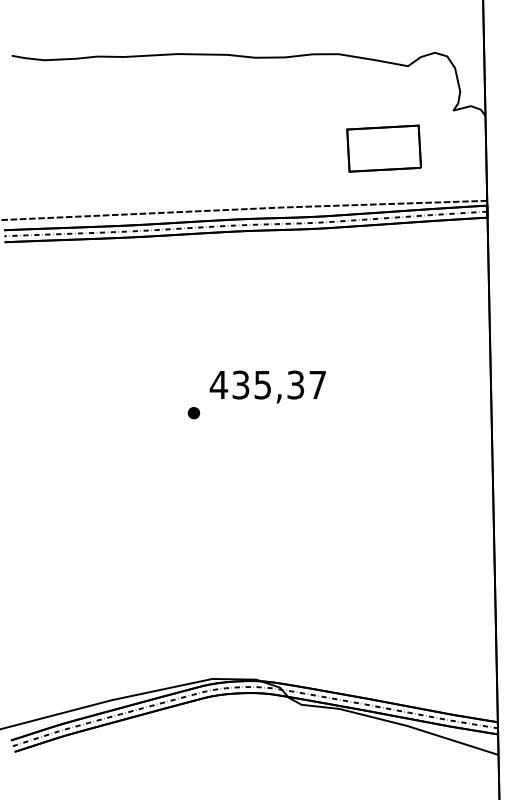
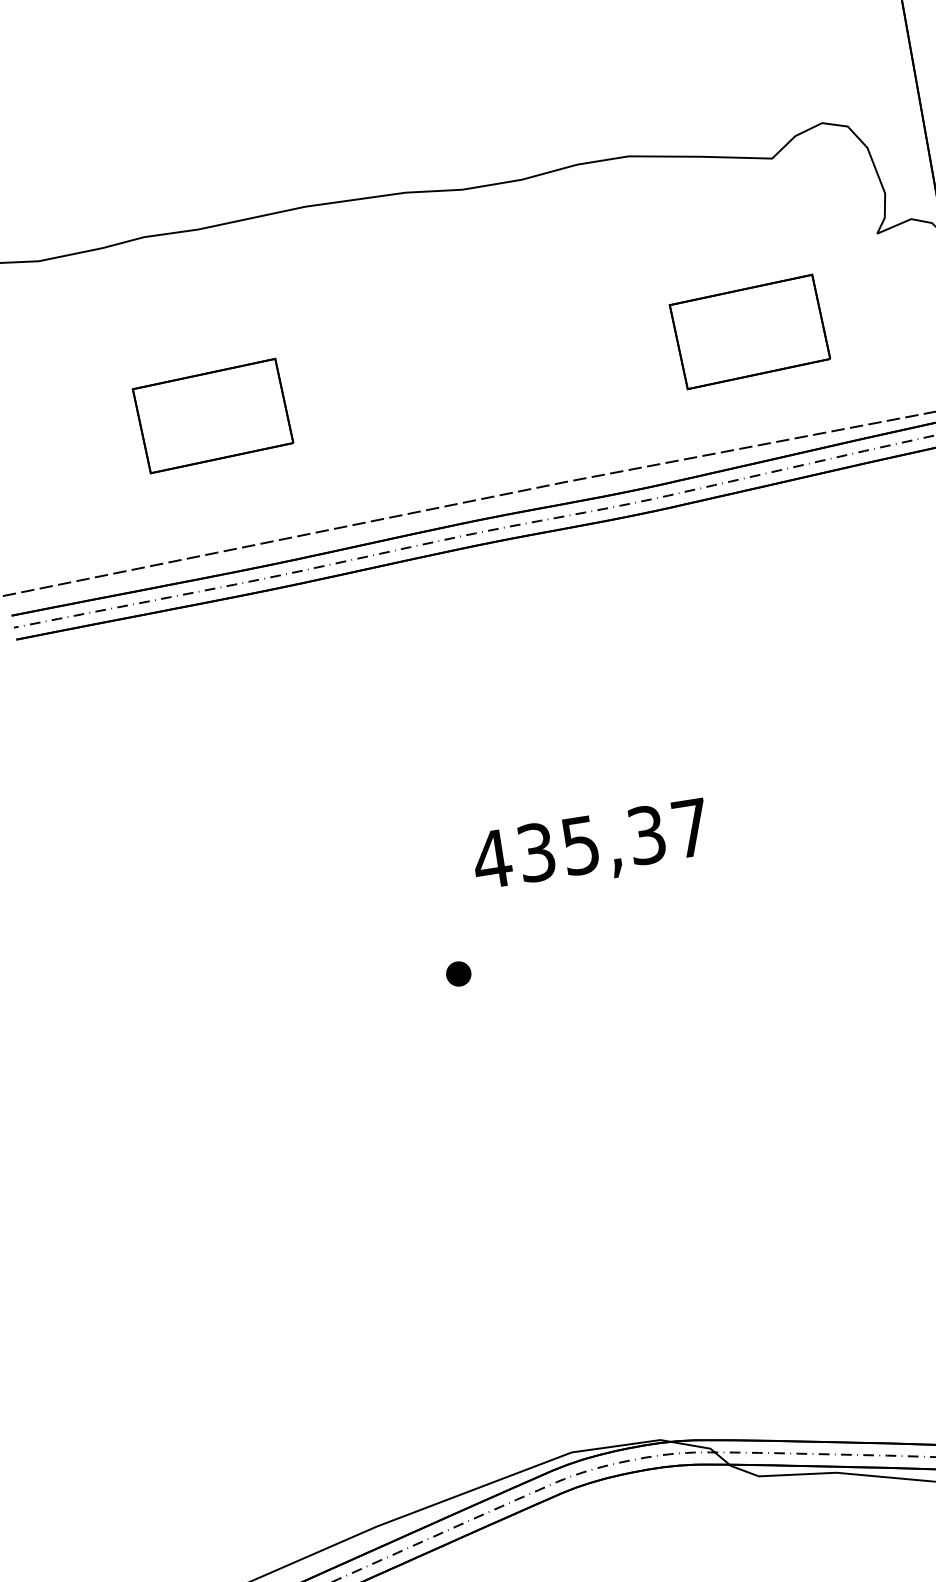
part: (116, 148) -> (211, 415), added
part: (193, 413) -> (457, 974), moved

